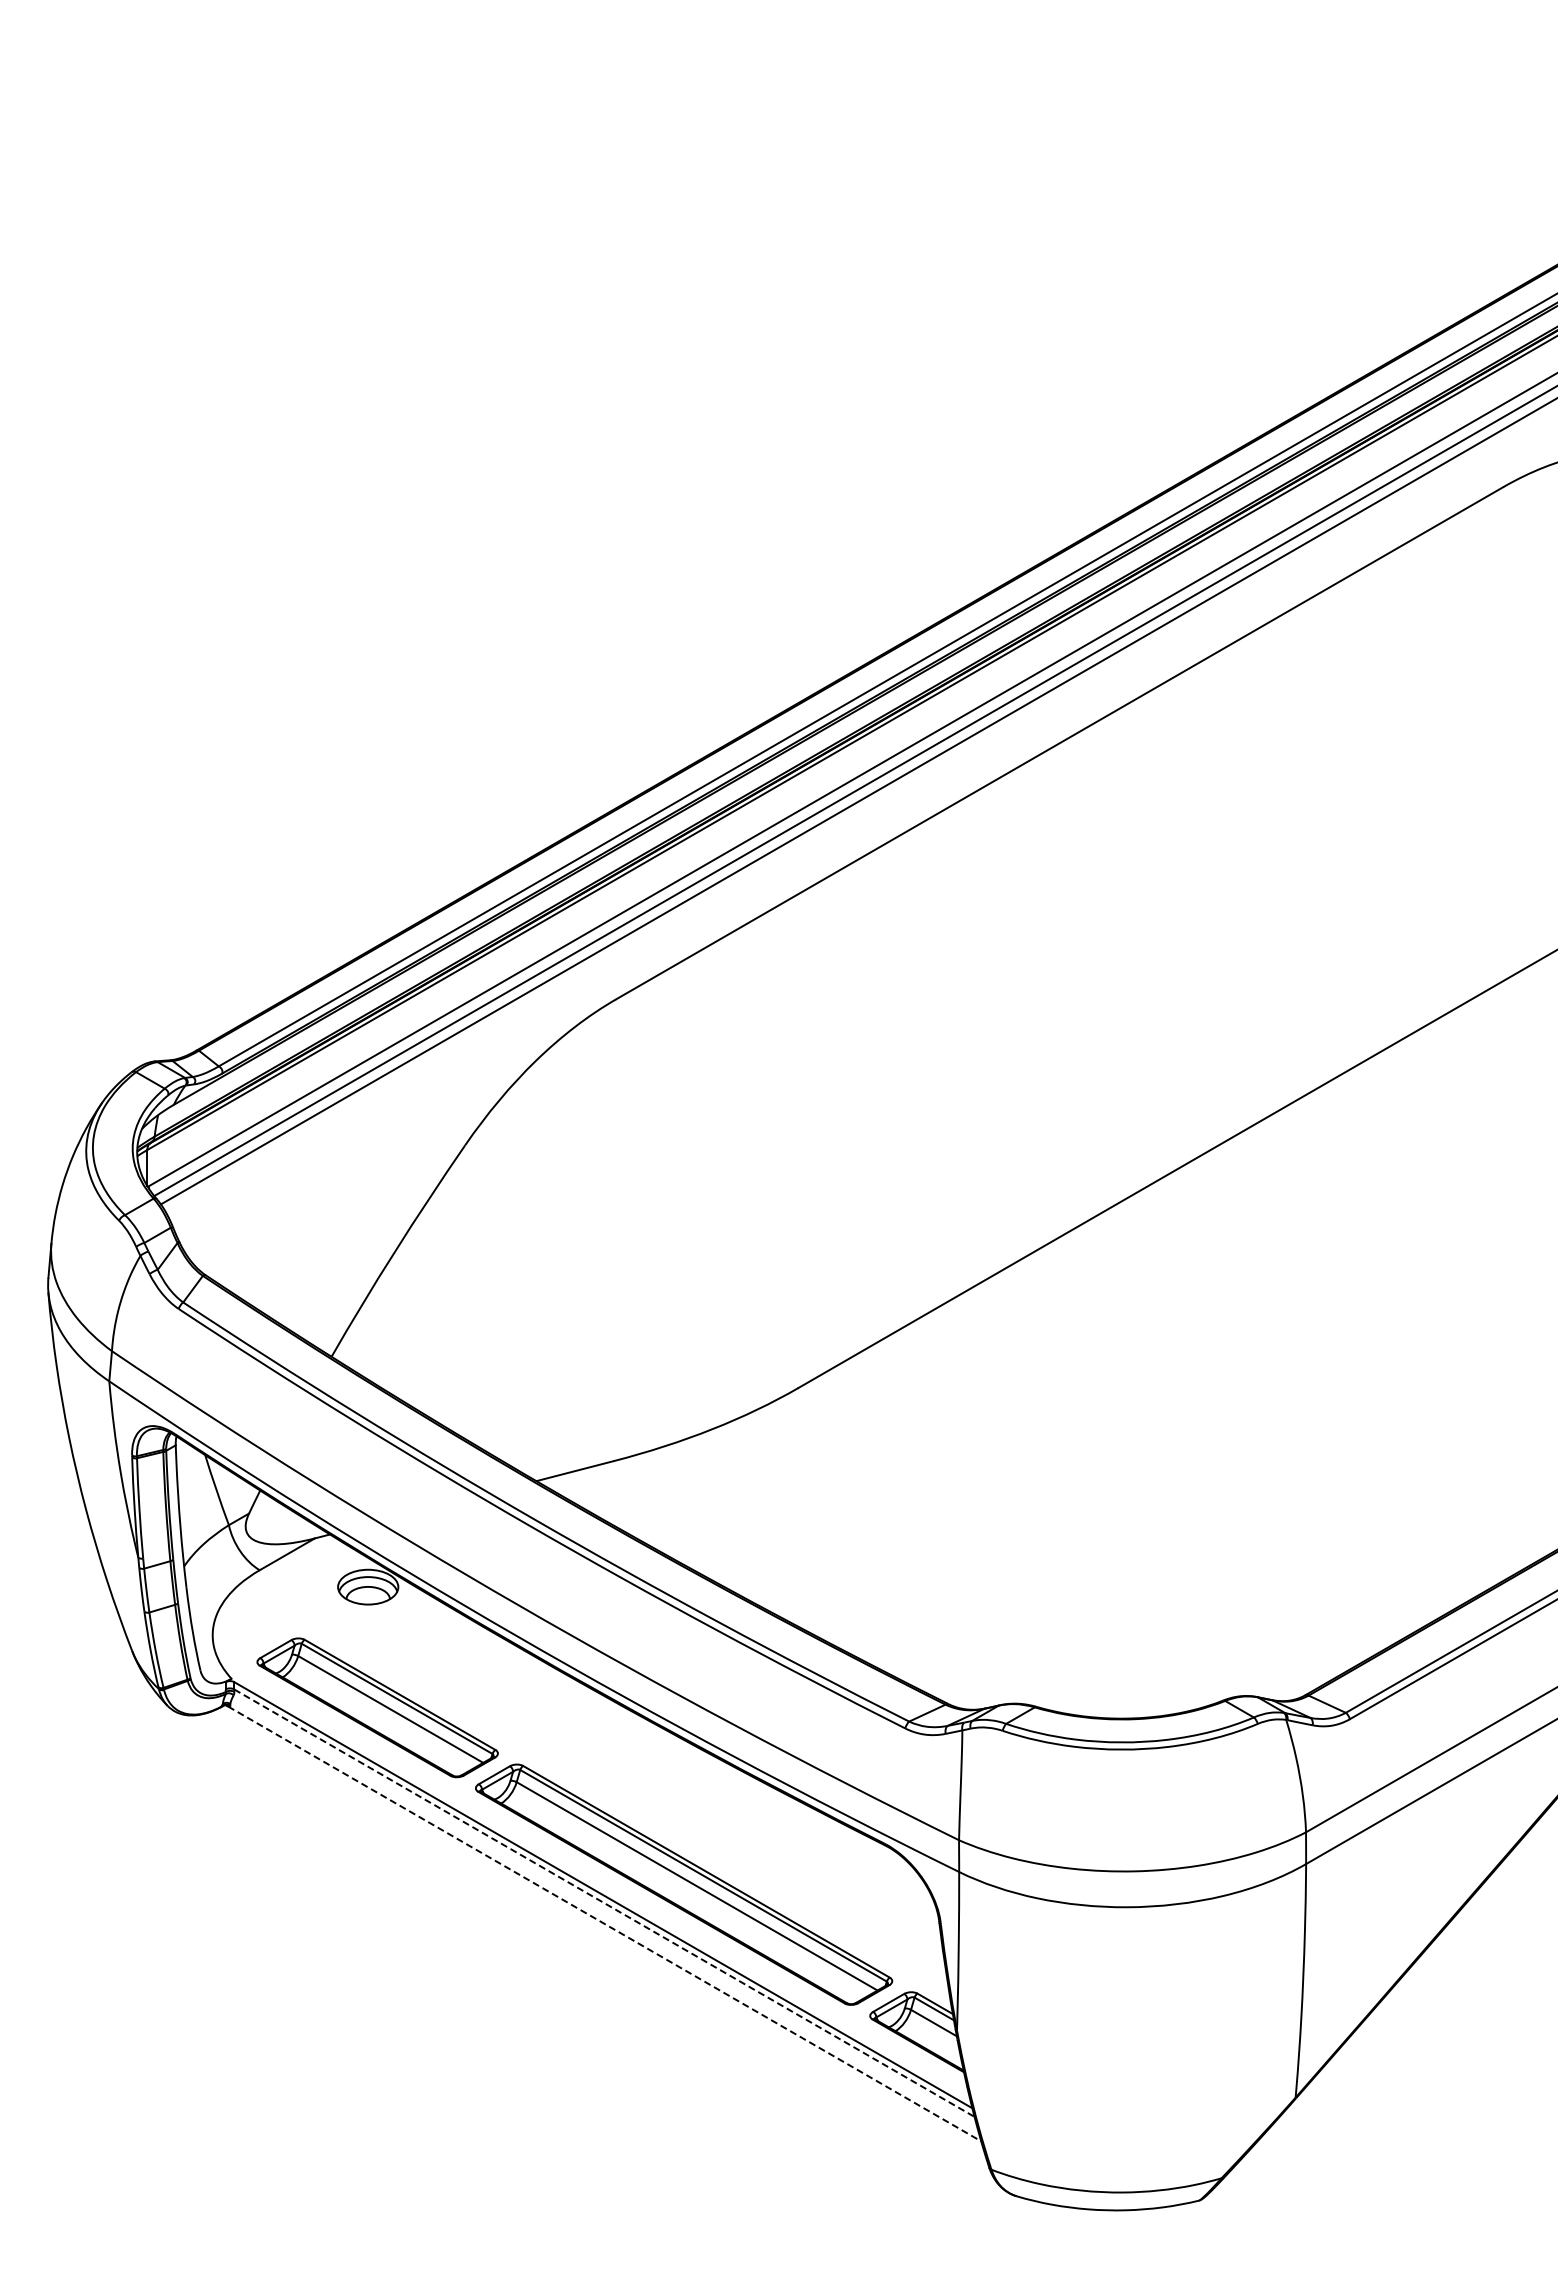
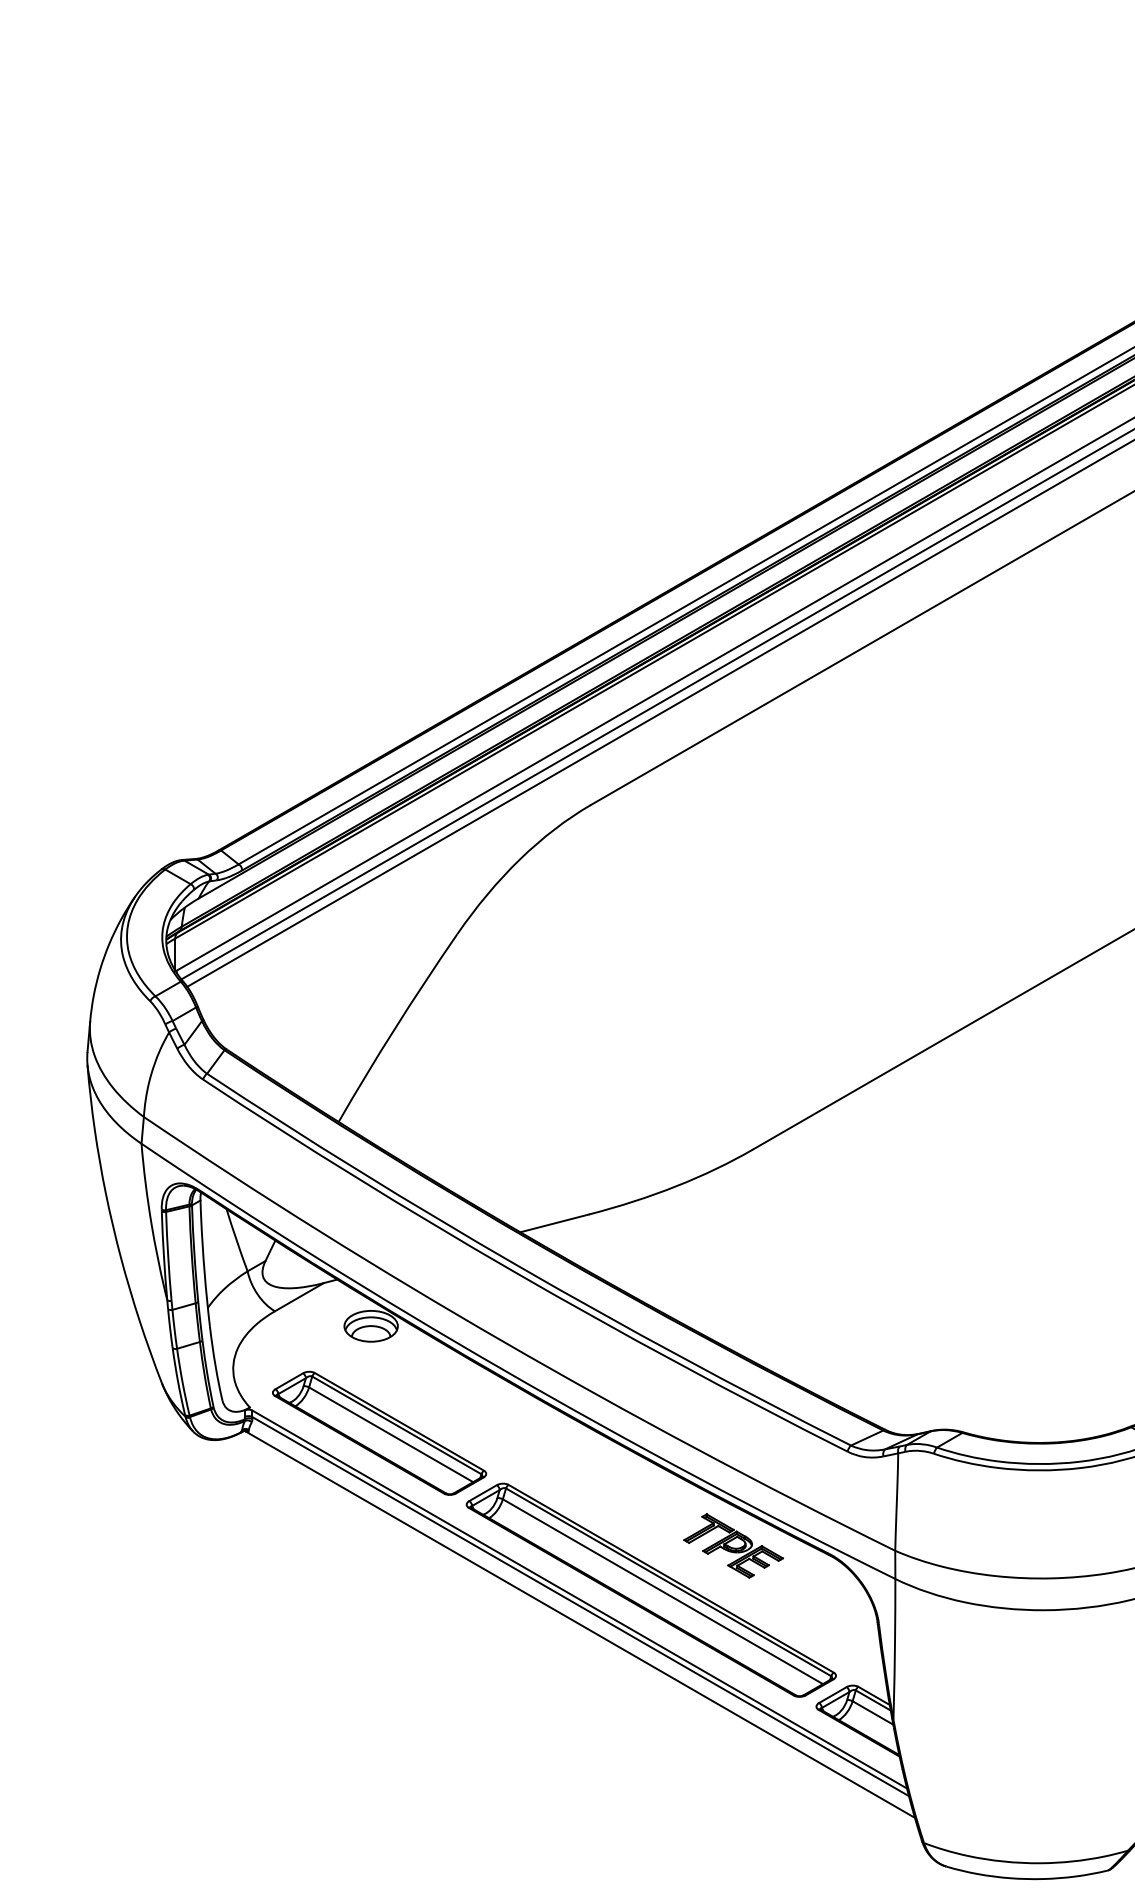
part: (776, 1834) -> (733, 1545), added
line: (604, 1903) -> (580, 1606), dashed -> solid
line: (604, 1923) -> (580, 1624), dashed -> solid

